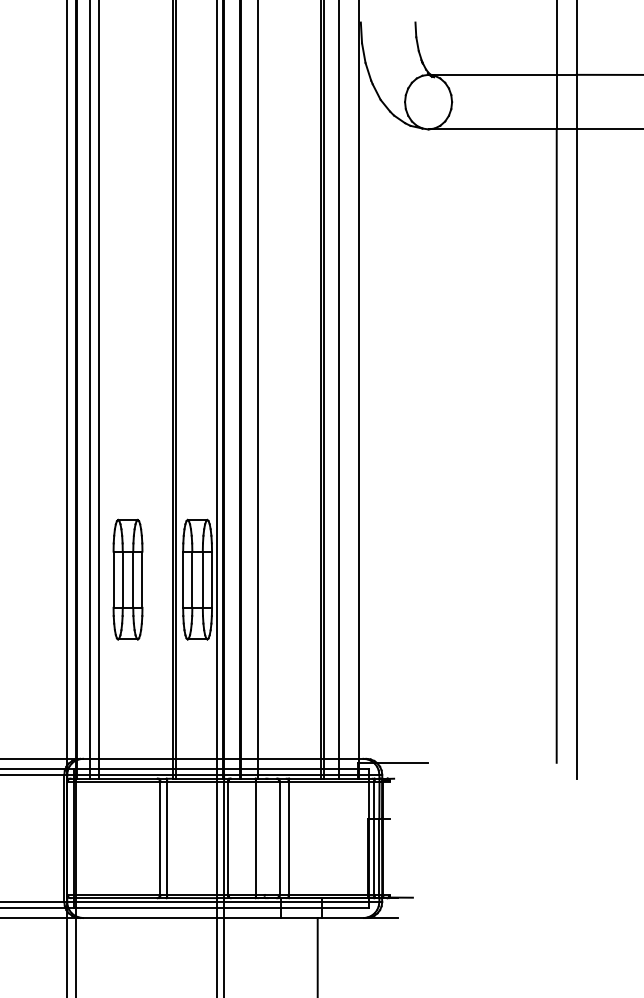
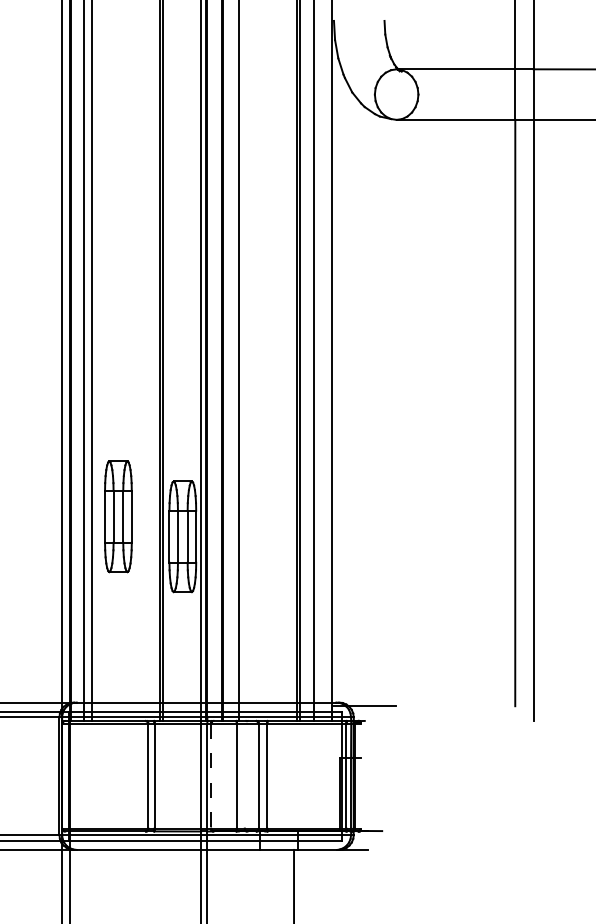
part: (128, 579) -> (118, 516), moved
line: (228, 838) -> (211, 776), solid -> dashed

